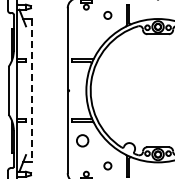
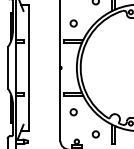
circle: (82, 40) -> (73, 23), added
line: (32, 90) -> (29, 67), dashed -> solid
circle: (82, 140) -> (73, 111), size x0.62

